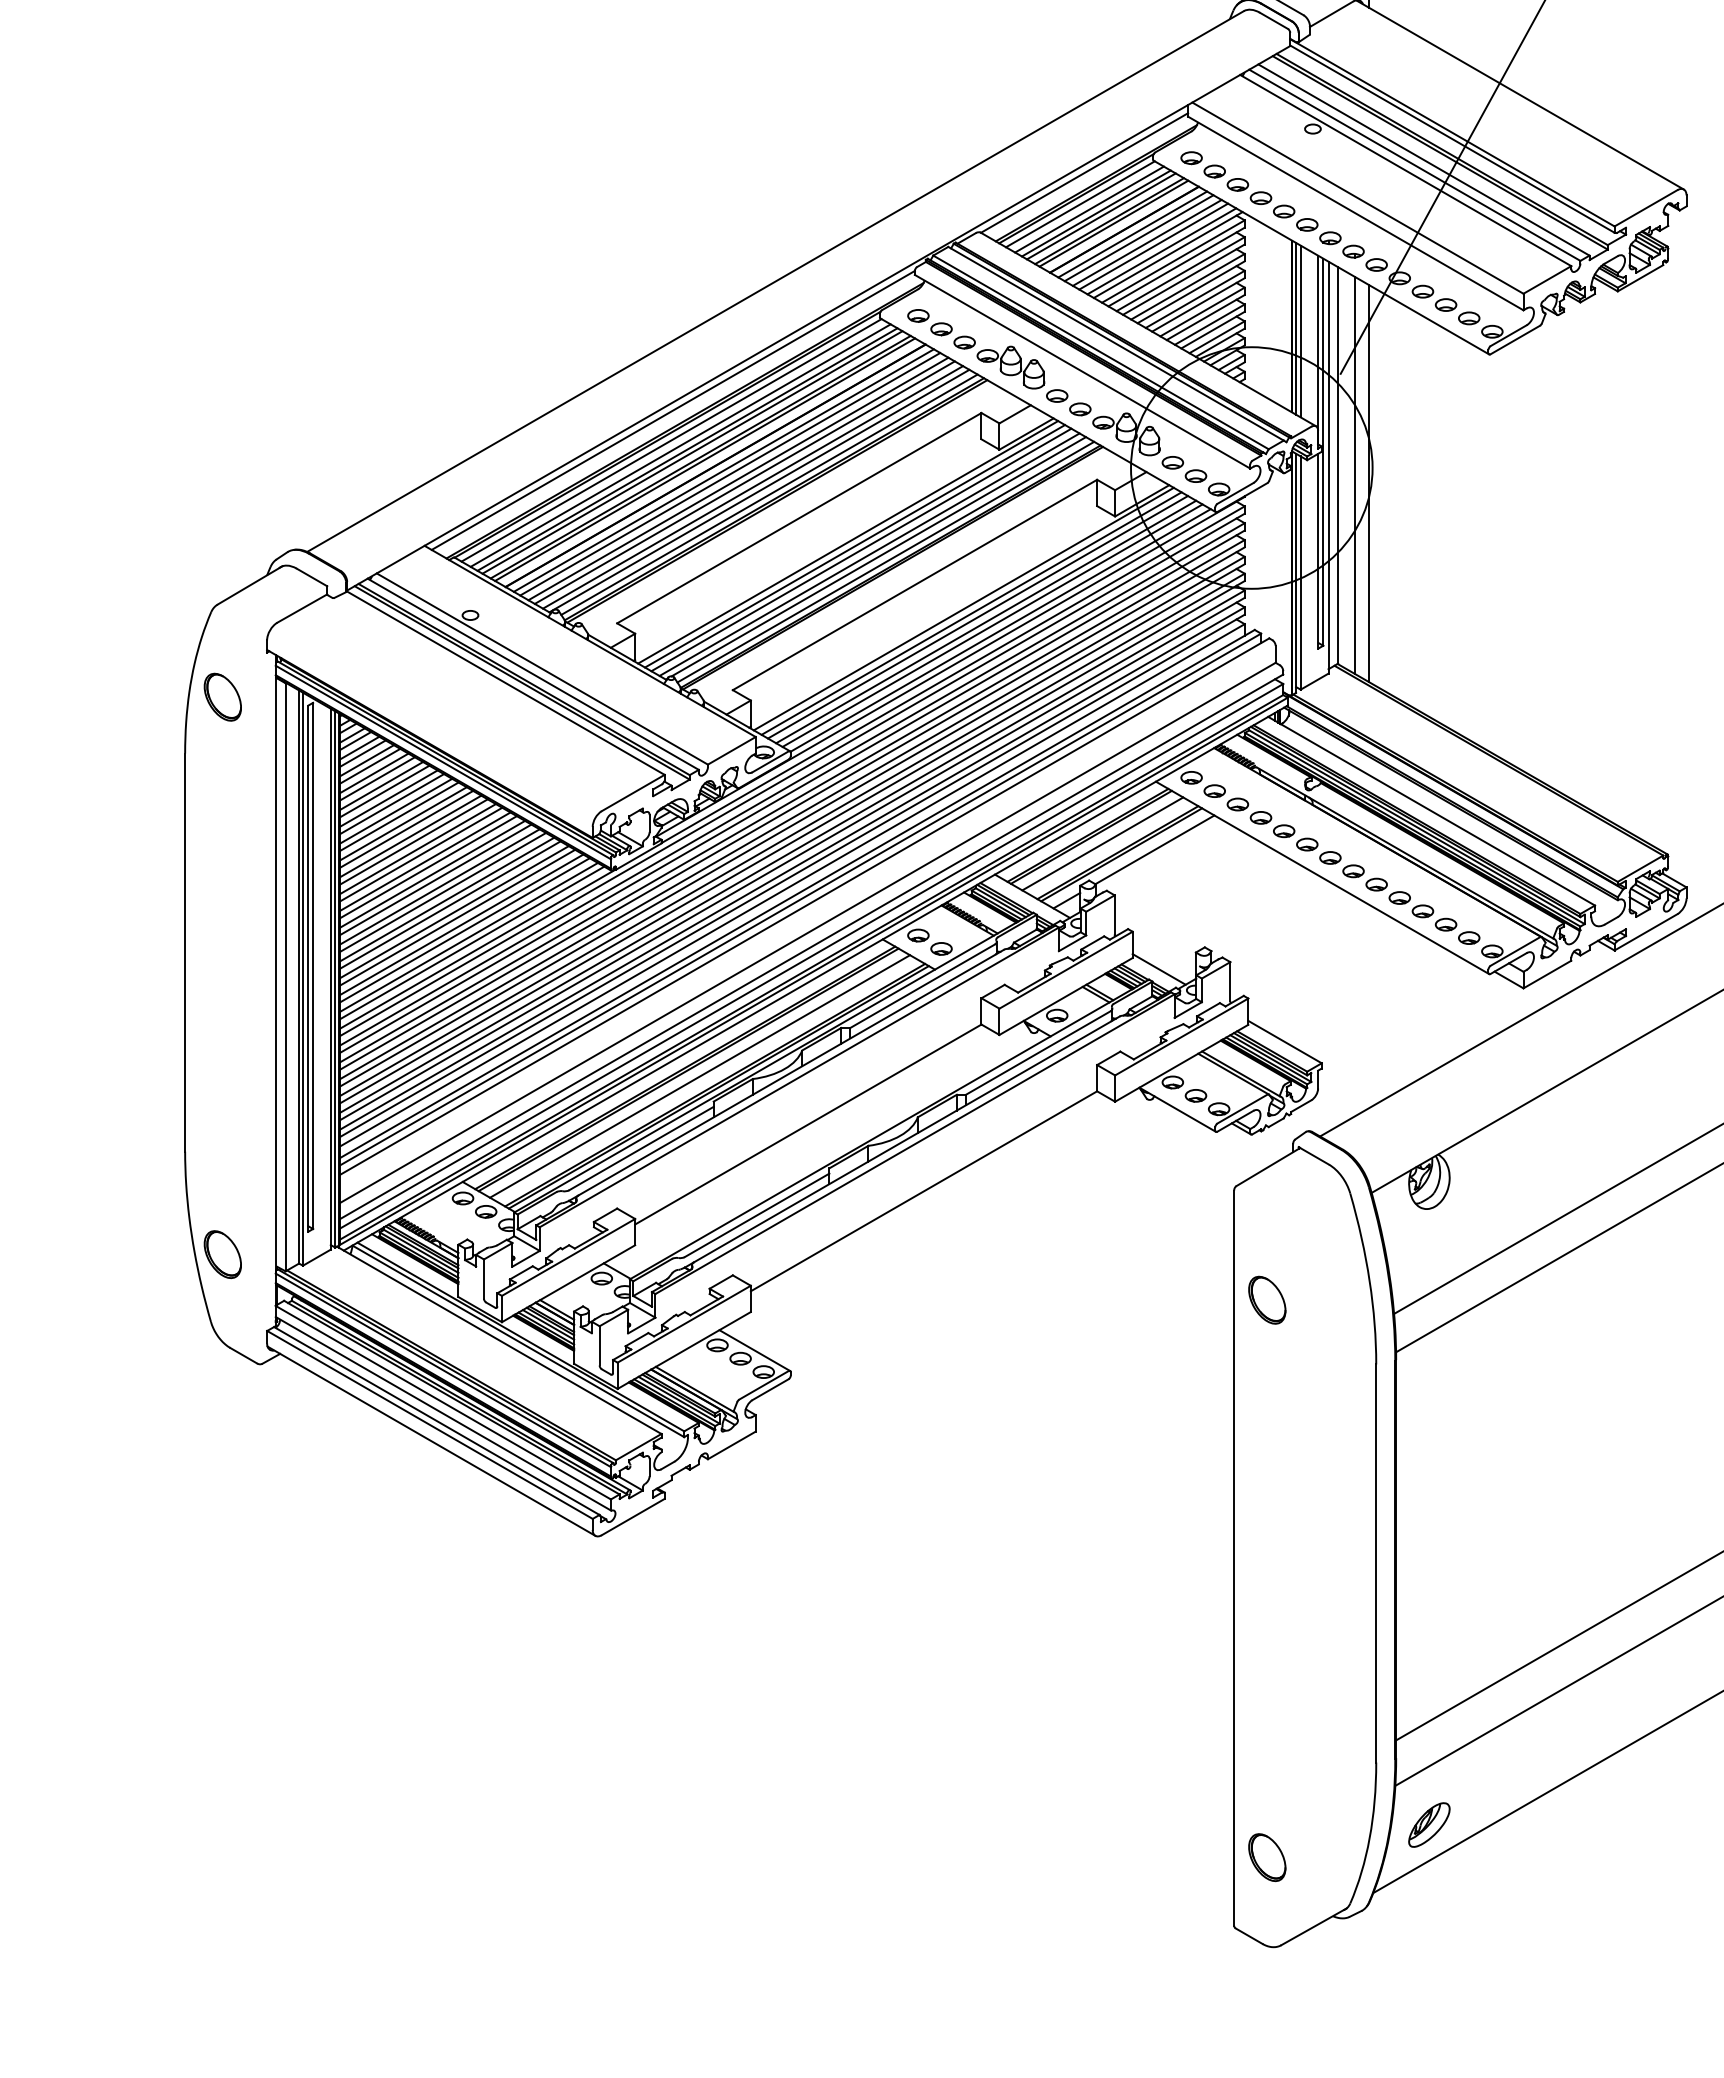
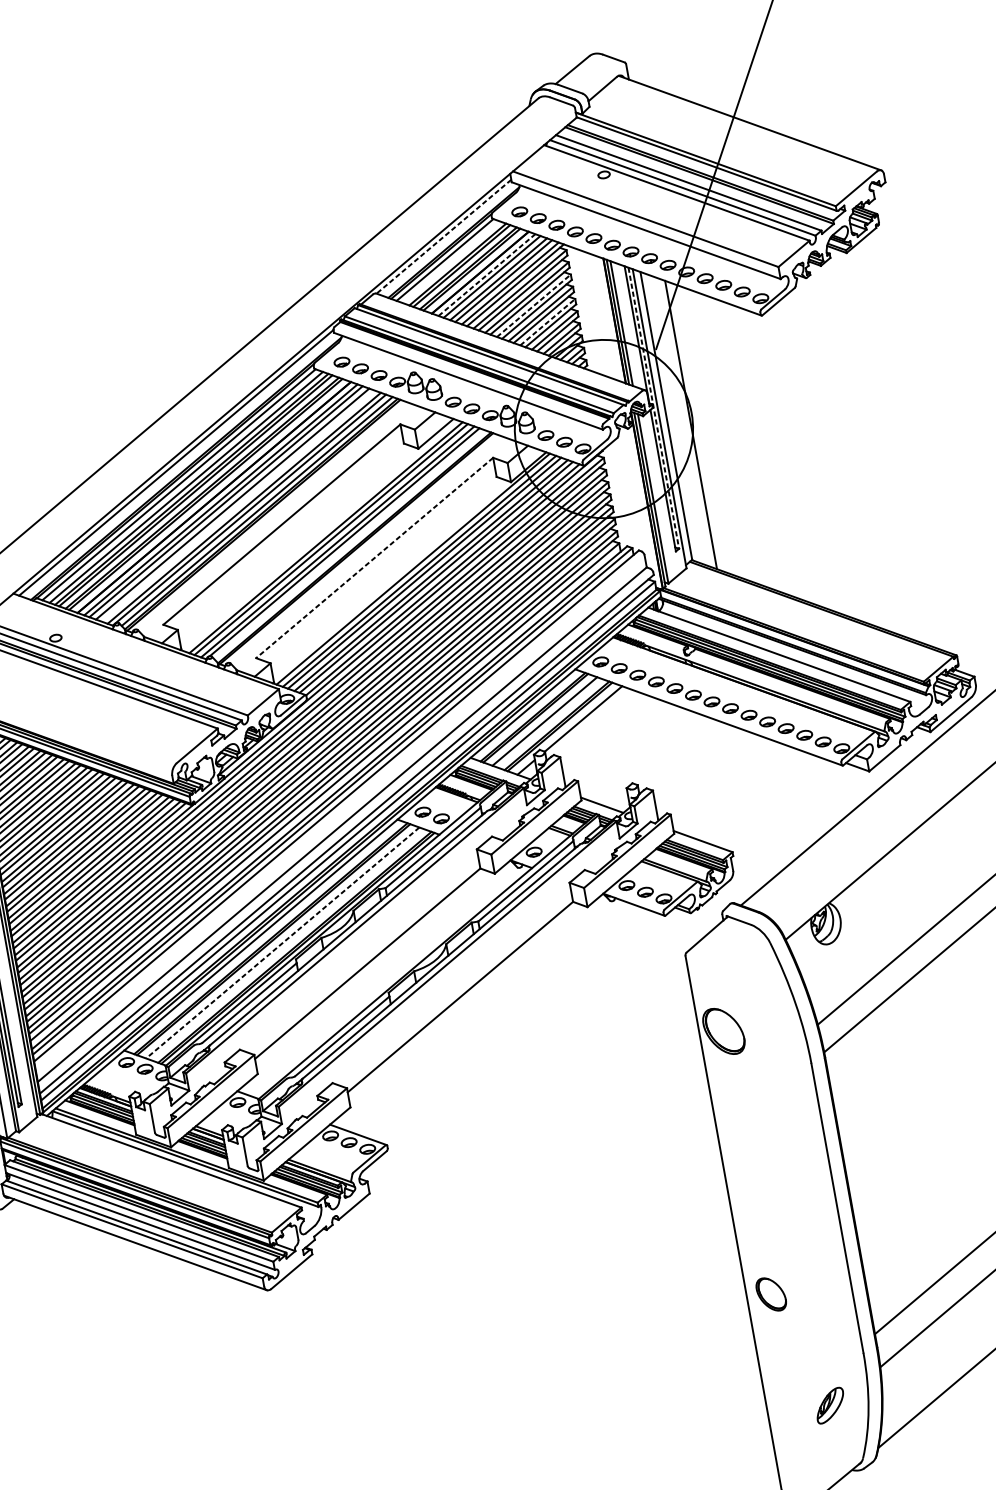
line: (1084, 173) -> (443, 237), solid -> dashed
line: (1089, 209) -> (452, 262), removed
line: (1132, 234) -> (486, 275), solid -> dashed
line: (1187, 286) -> (533, 305), solid -> dashed
line: (1202, 312) -> (547, 322), solid -> dashed
line: (1323, 452) -> (653, 408), solid -> dashed
line: (1354, 474) -> (679, 420), removed
line: (744, 482) -> (237, 505), removed
line: (848, 542) -> (320, 535), removed
line: (885, 561) -> (350, 544), removed
line: (914, 585) -> (374, 558), solid -> dashed
line: (699, 1076) -> (282, 943), solid -> dashed
part: (1267, 1299) -> (723, 1030), size x1.4
part: (1429, 1824) -> (830, 1405), moved
part: (1267, 1857) -> (771, 1294), moved

